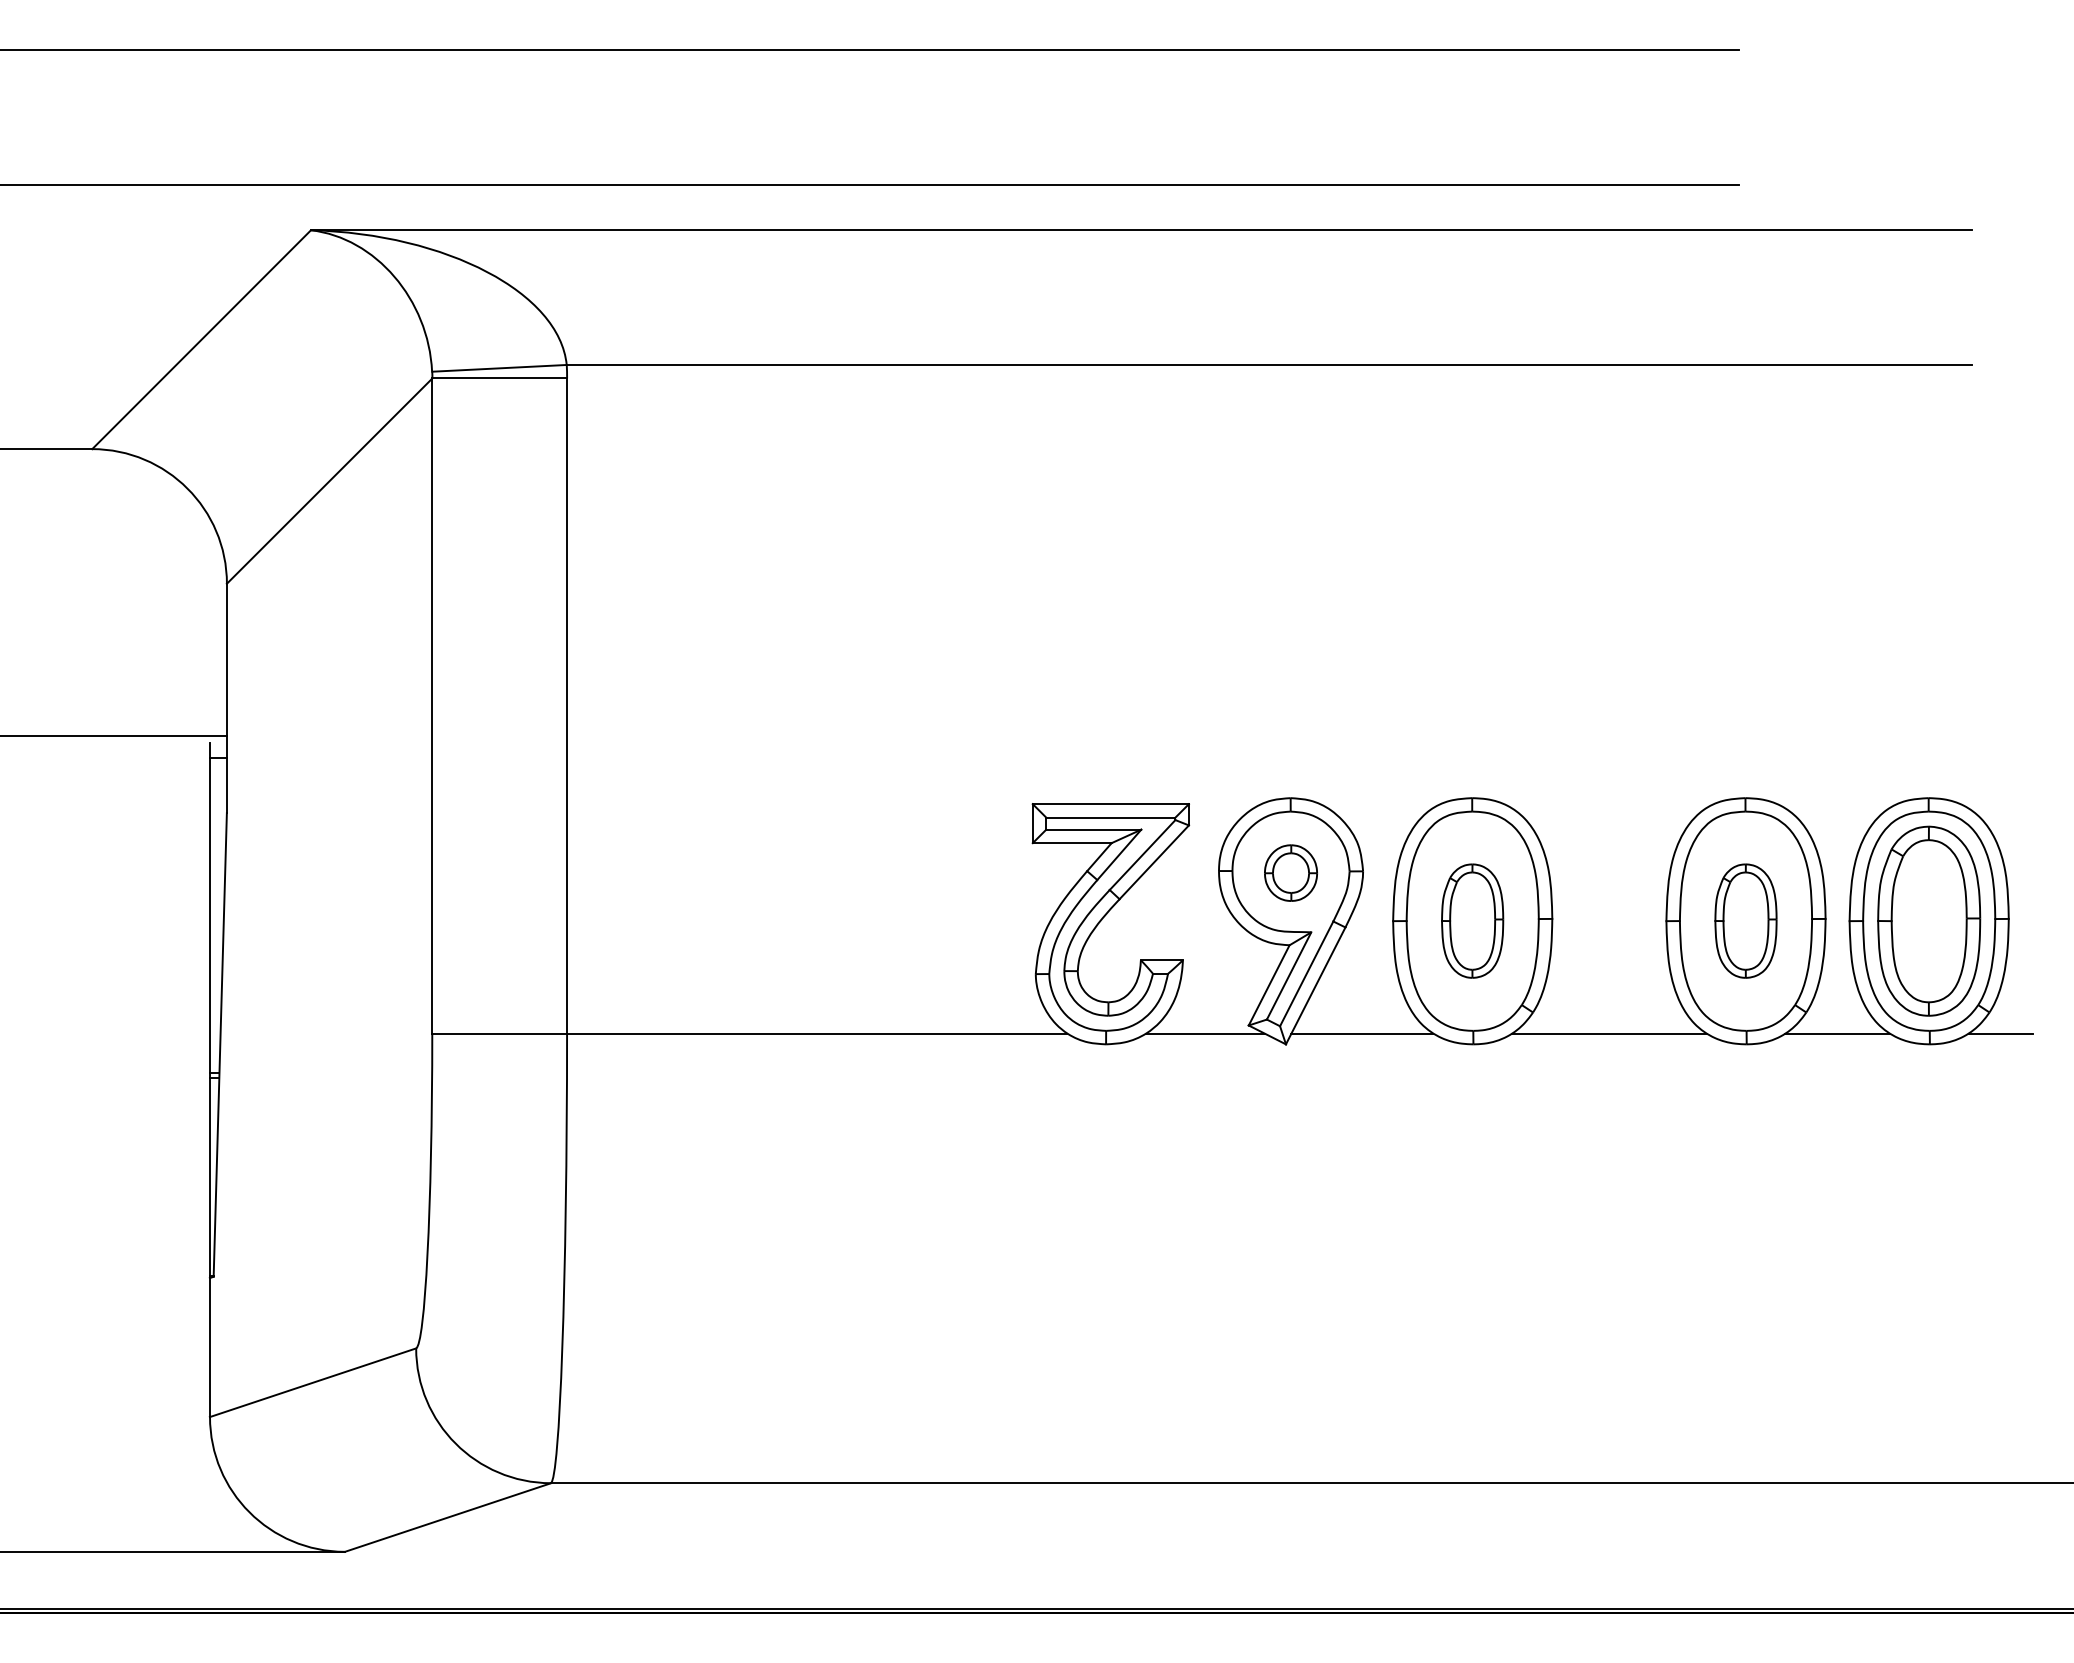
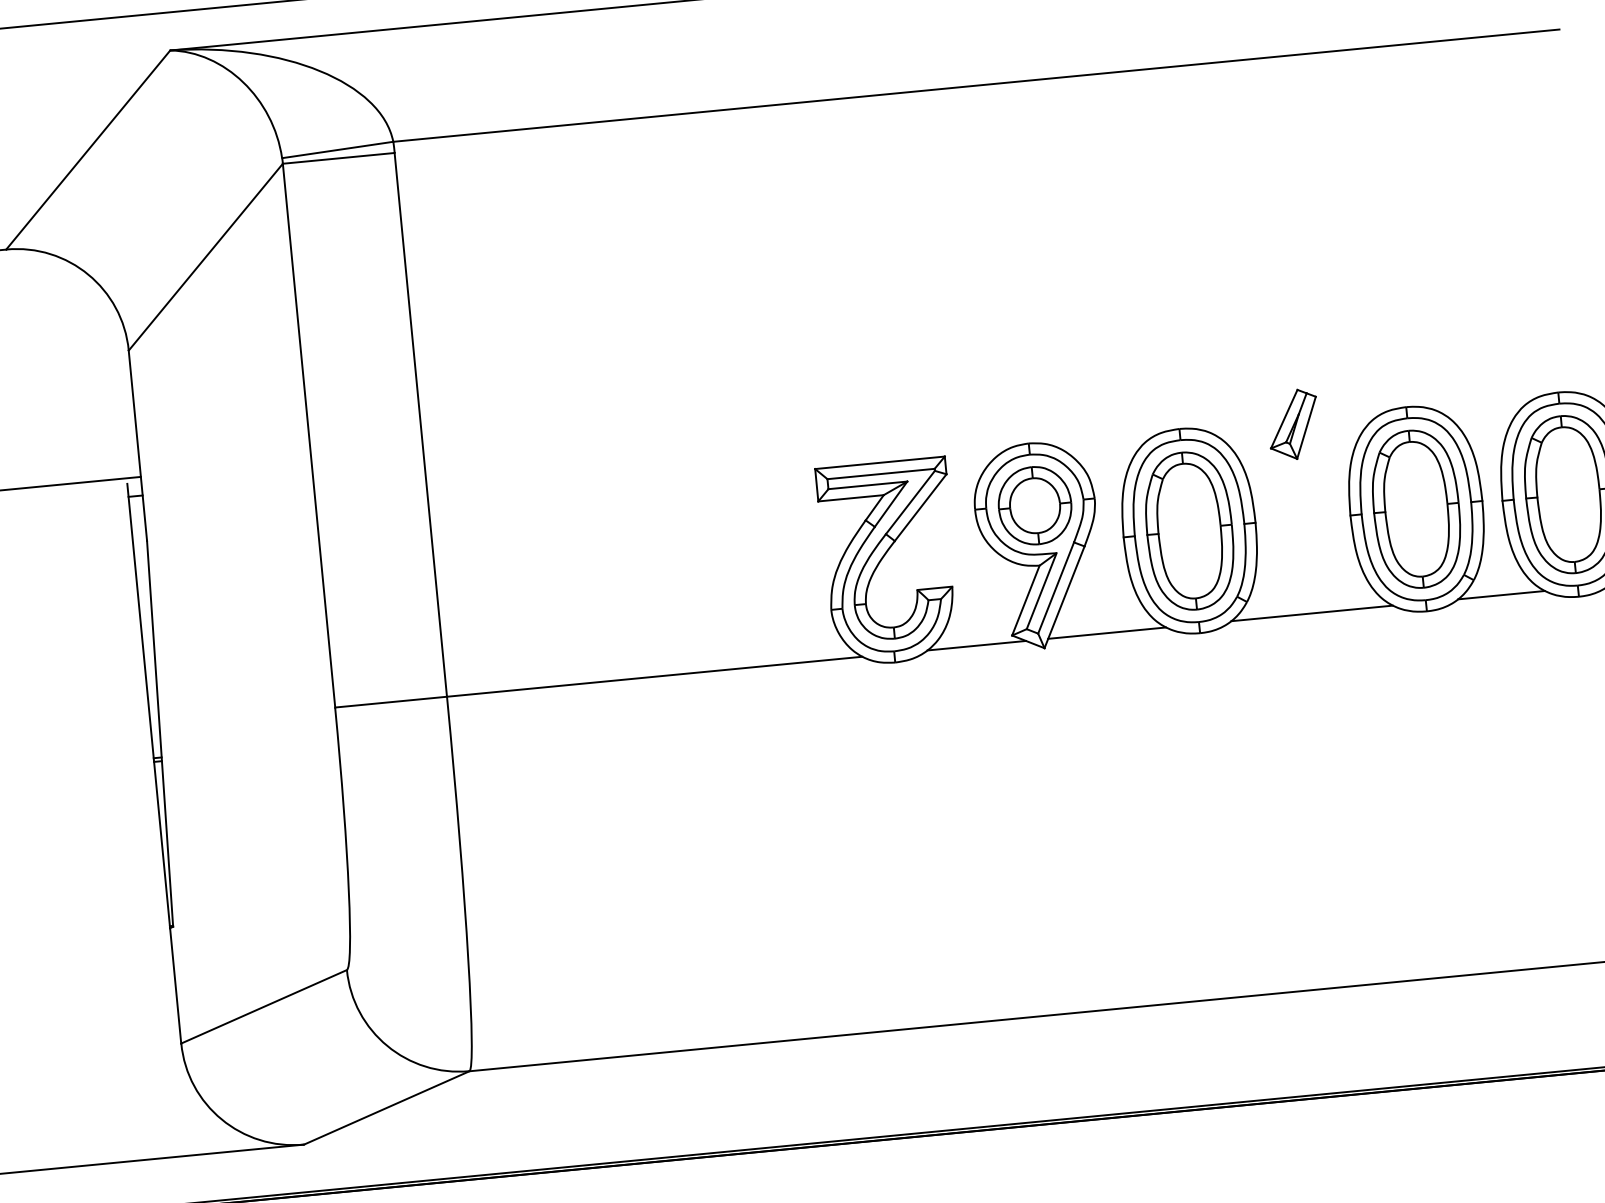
part: (1608, 806) -> (1293, 425), added
part: (1290, 872) -> (1034, 505), size x1.67
part: (1472, 920) -> (1189, 530), size x1.67
part: (1745, 920) -> (1416, 508), size x1.67

